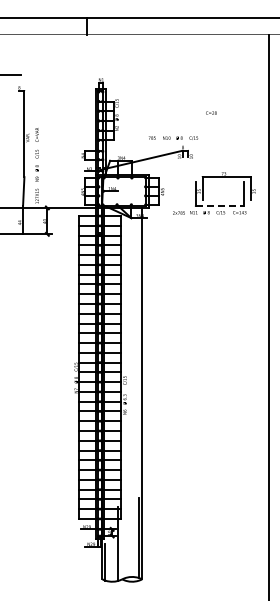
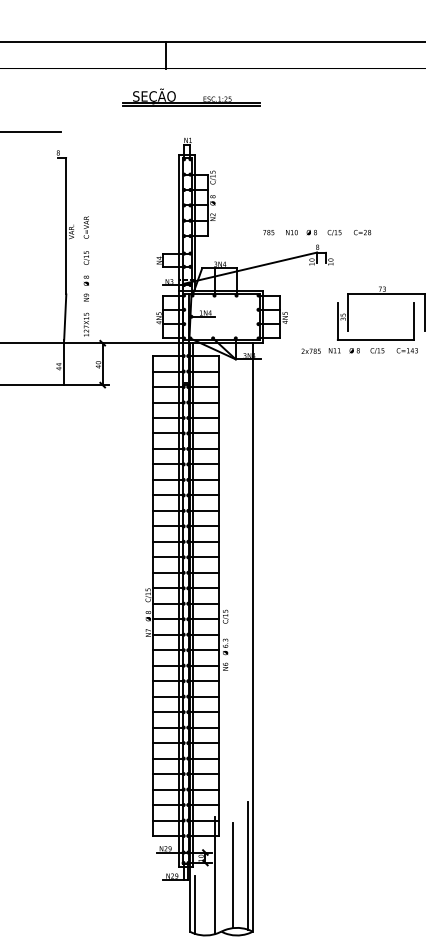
part: (102, 52) -> (190, 96), added
text: (211, 112) -> (362, 231), moved
line: (220, 205) -> (376, 339), dashed -> solid
line: (129, 543) -> (232, 874), added

